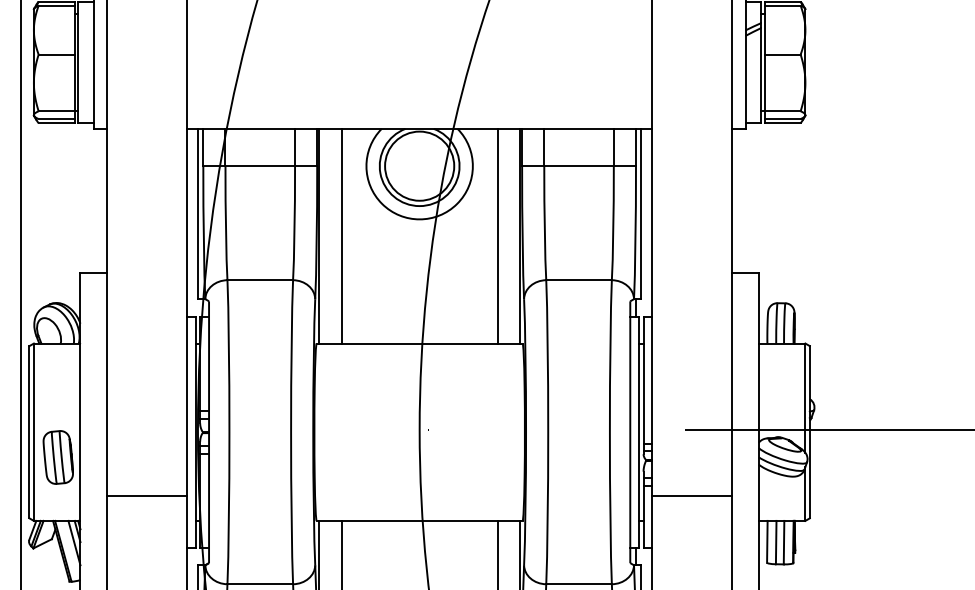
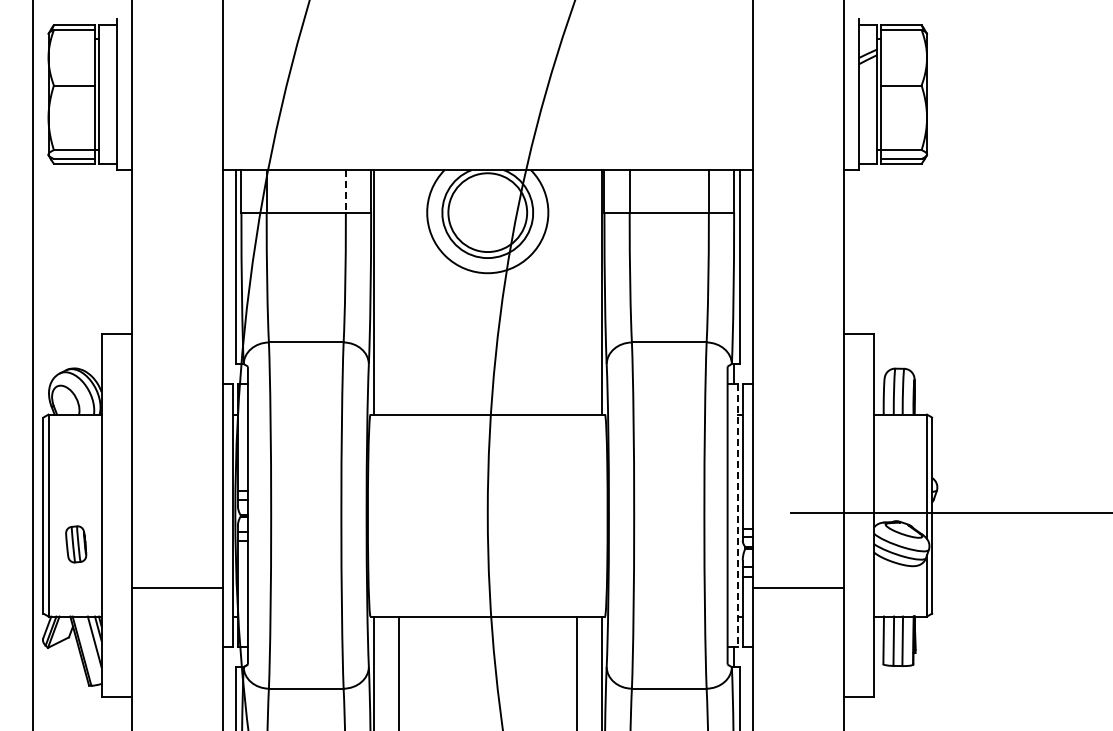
line: (294, 147) -> (345, 191), solid -> dashed
line: (341, 236) -> (398, 292), removed
line: (497, 236) -> (576, 292), removed
line: (638, 433) -> (737, 516), solid -> dashed
part: (57, 457) -> (75, 544), size x0.6

